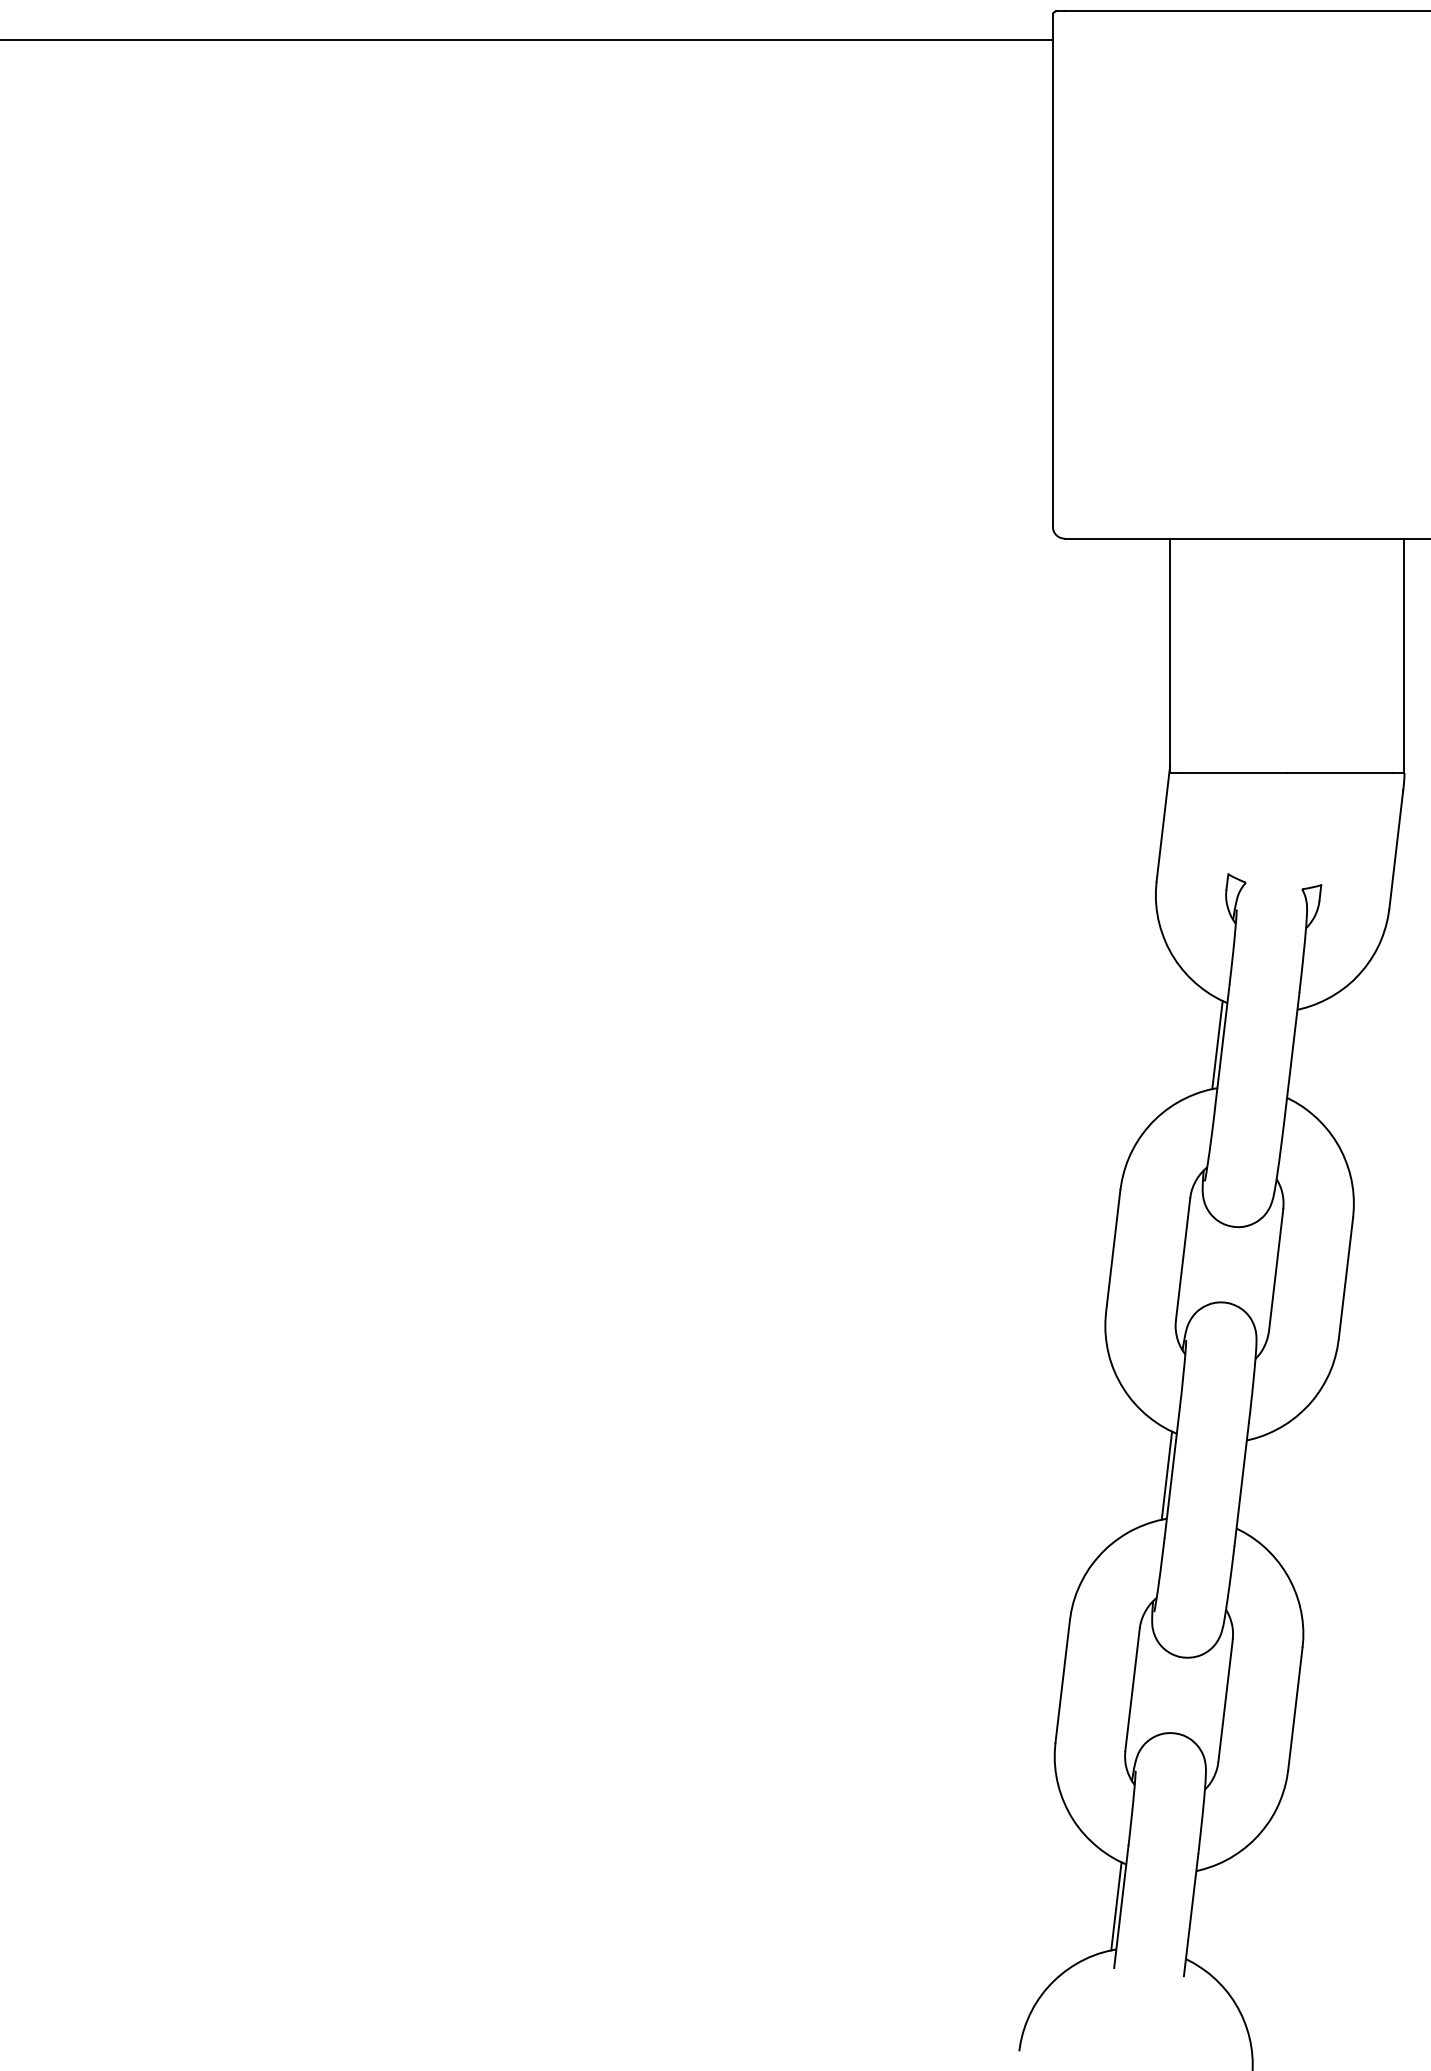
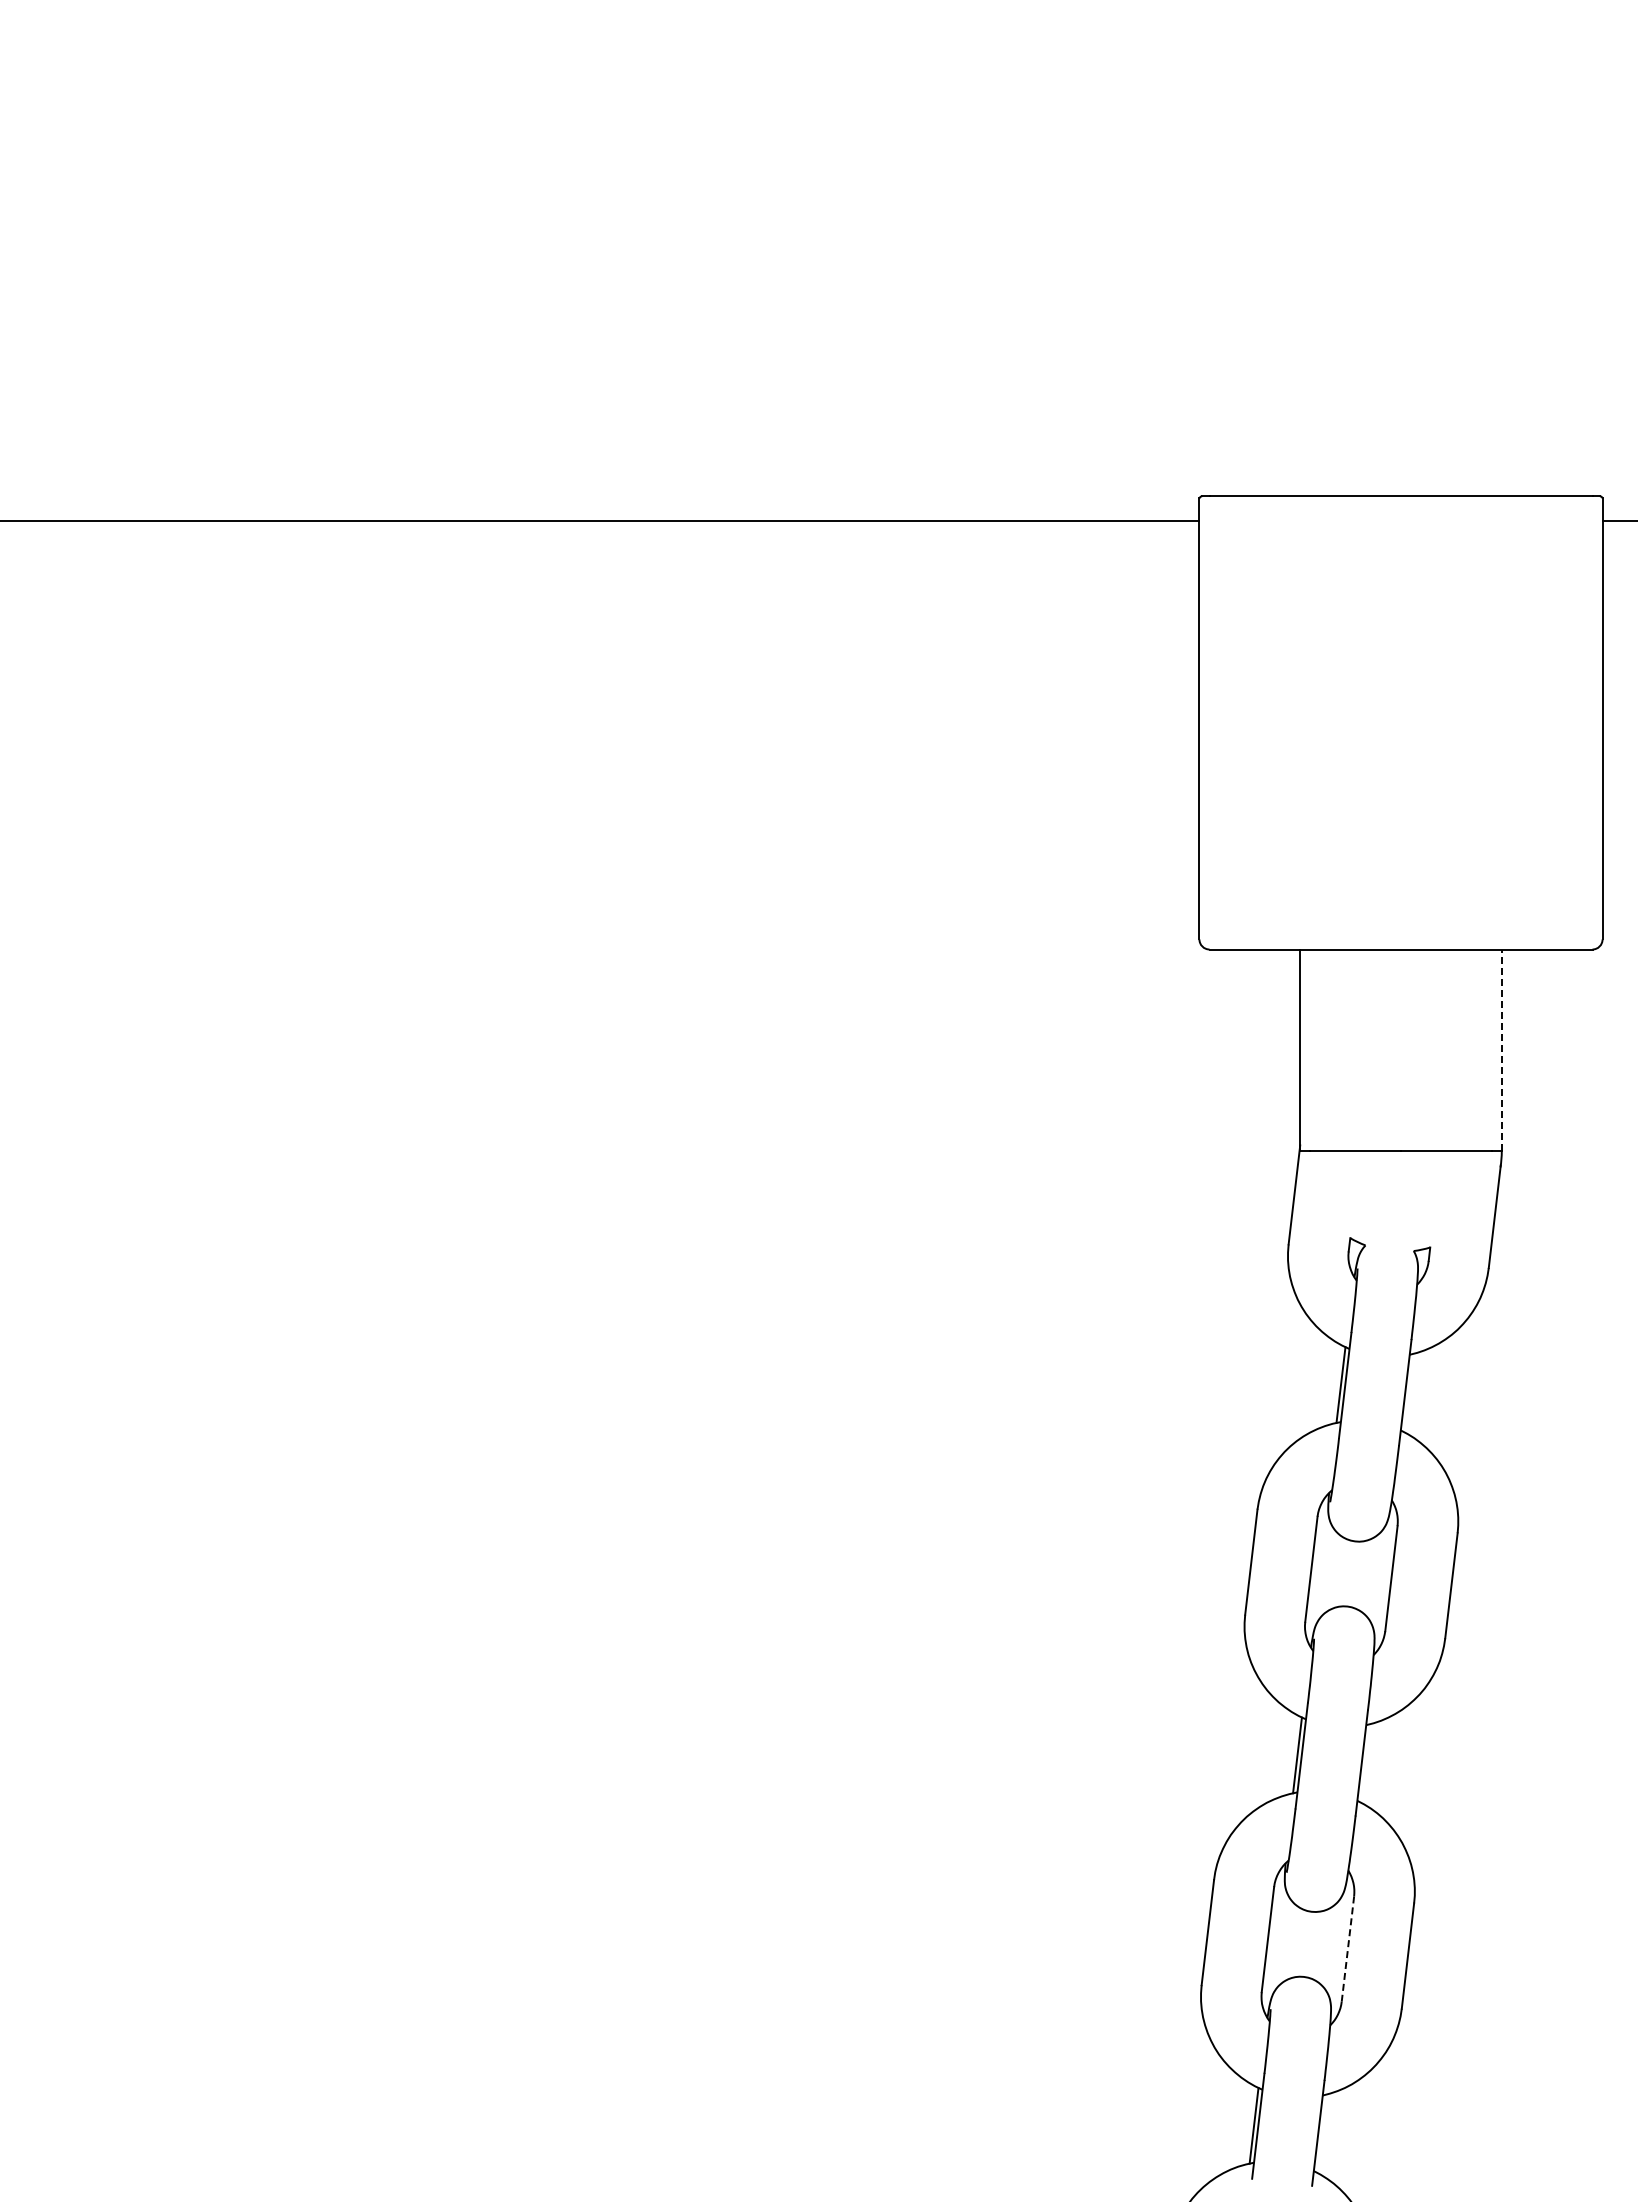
line: (1404, 656) -> (1501, 1050), solid -> dashed
line: (1225, 1701) -> (1347, 1949), solid -> dashed

